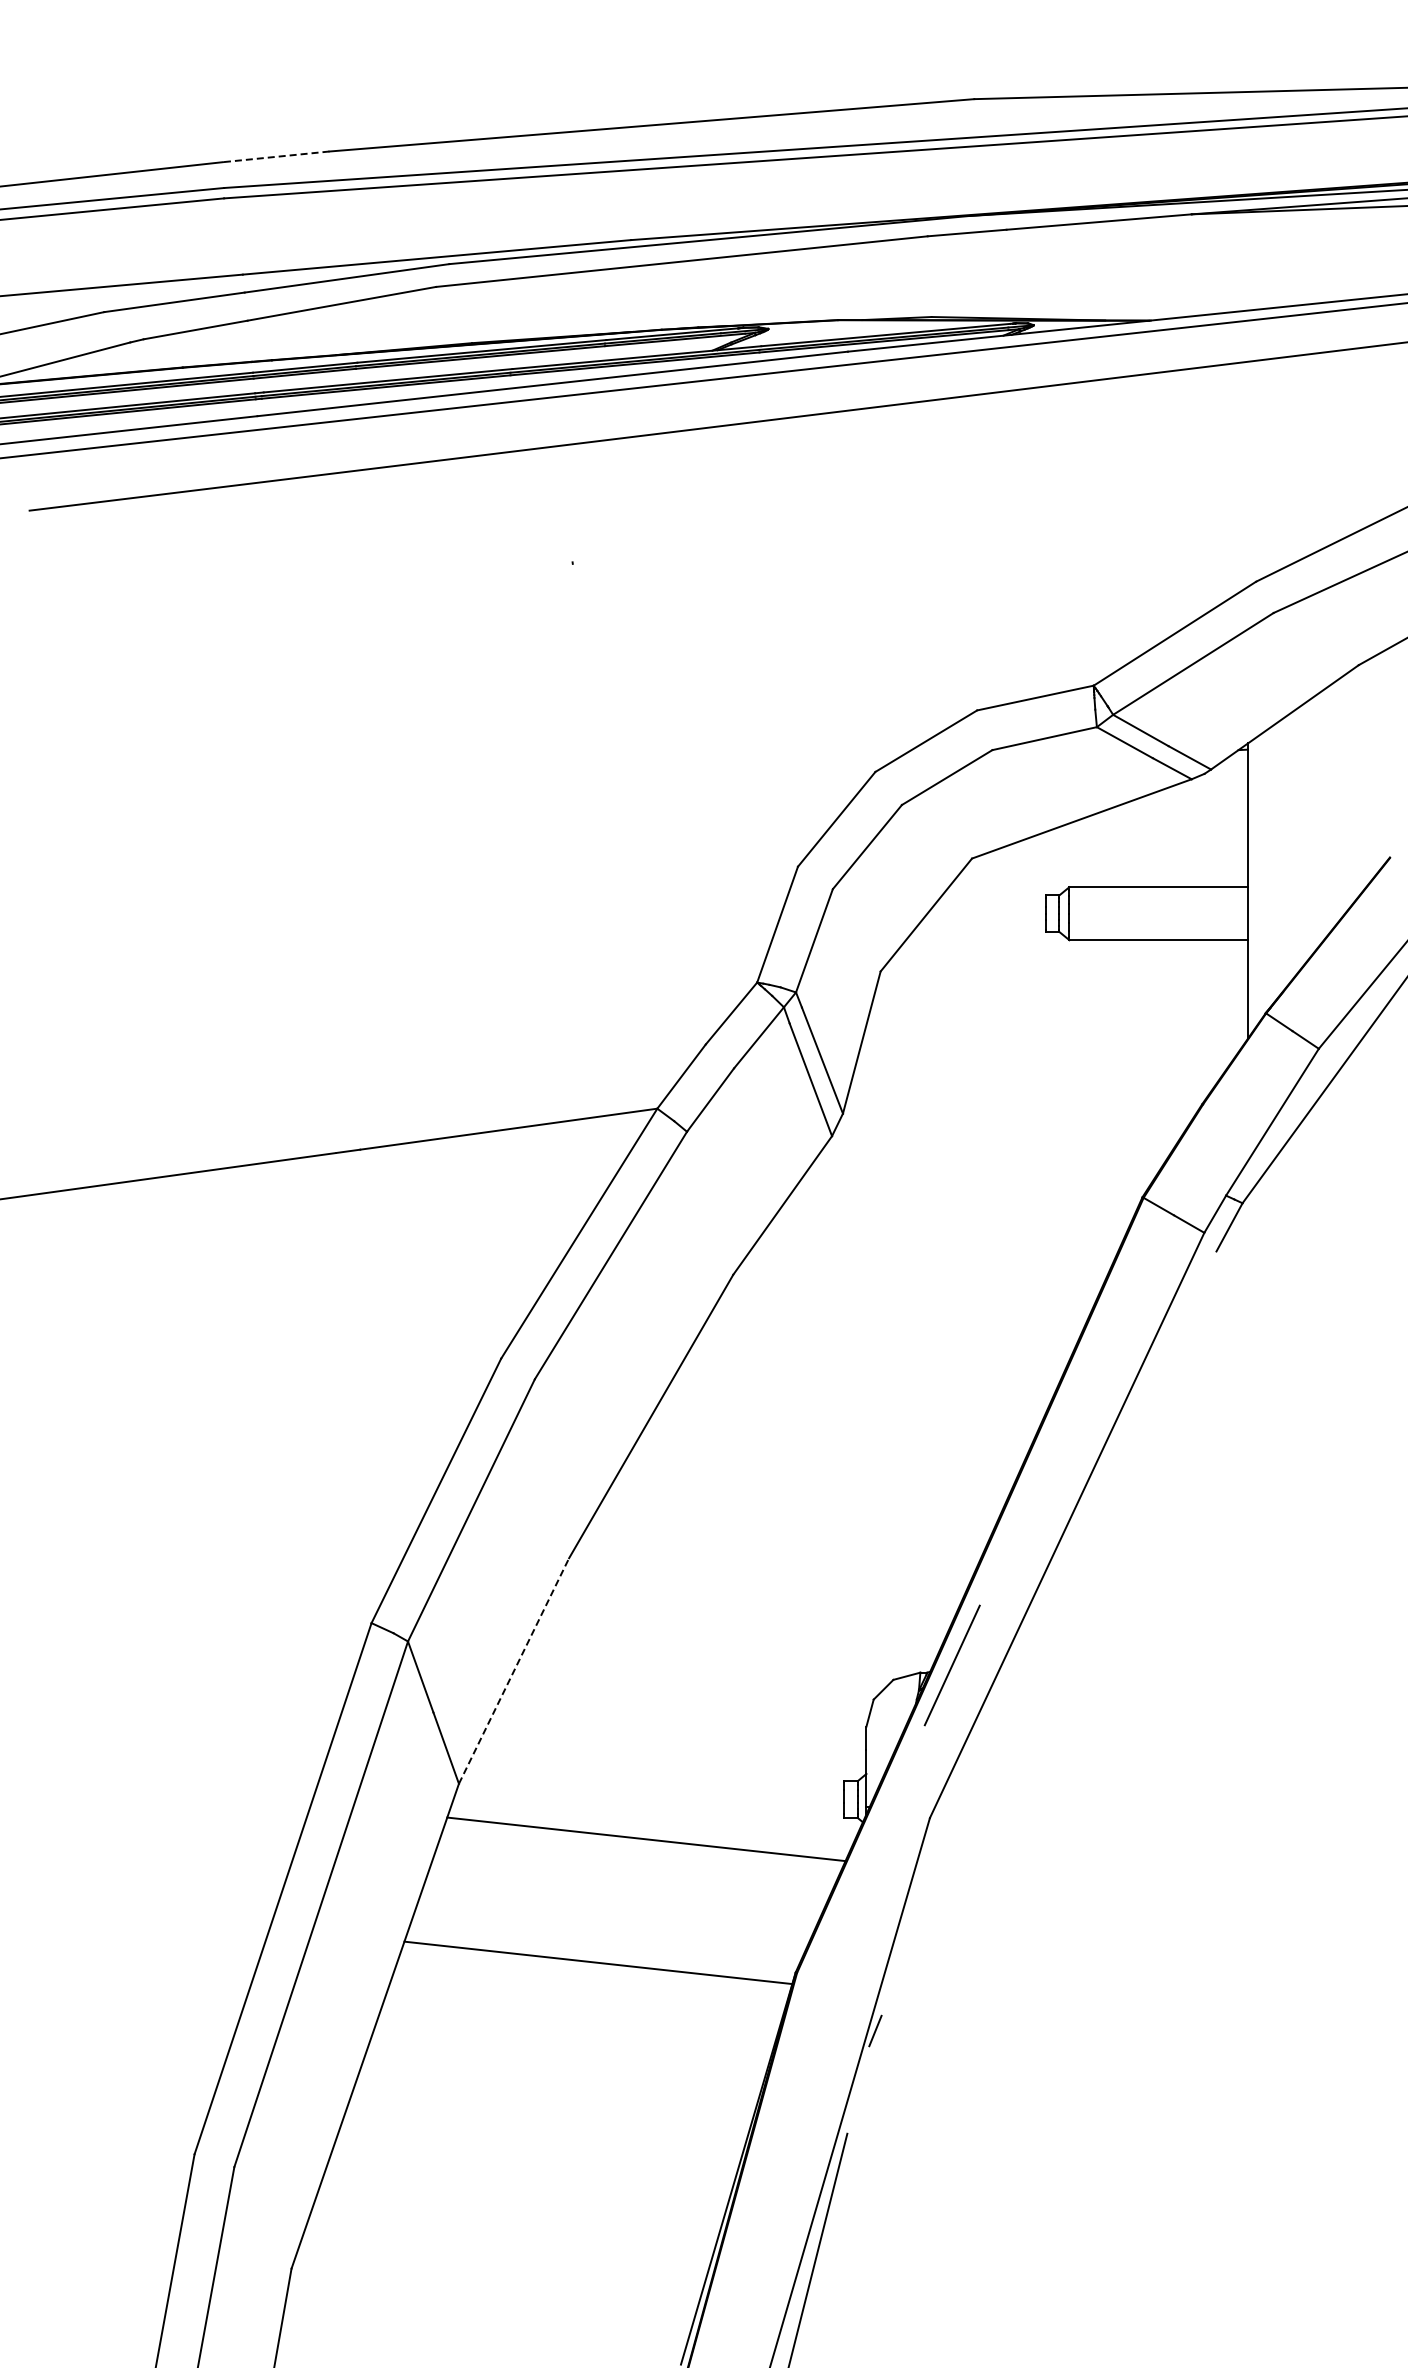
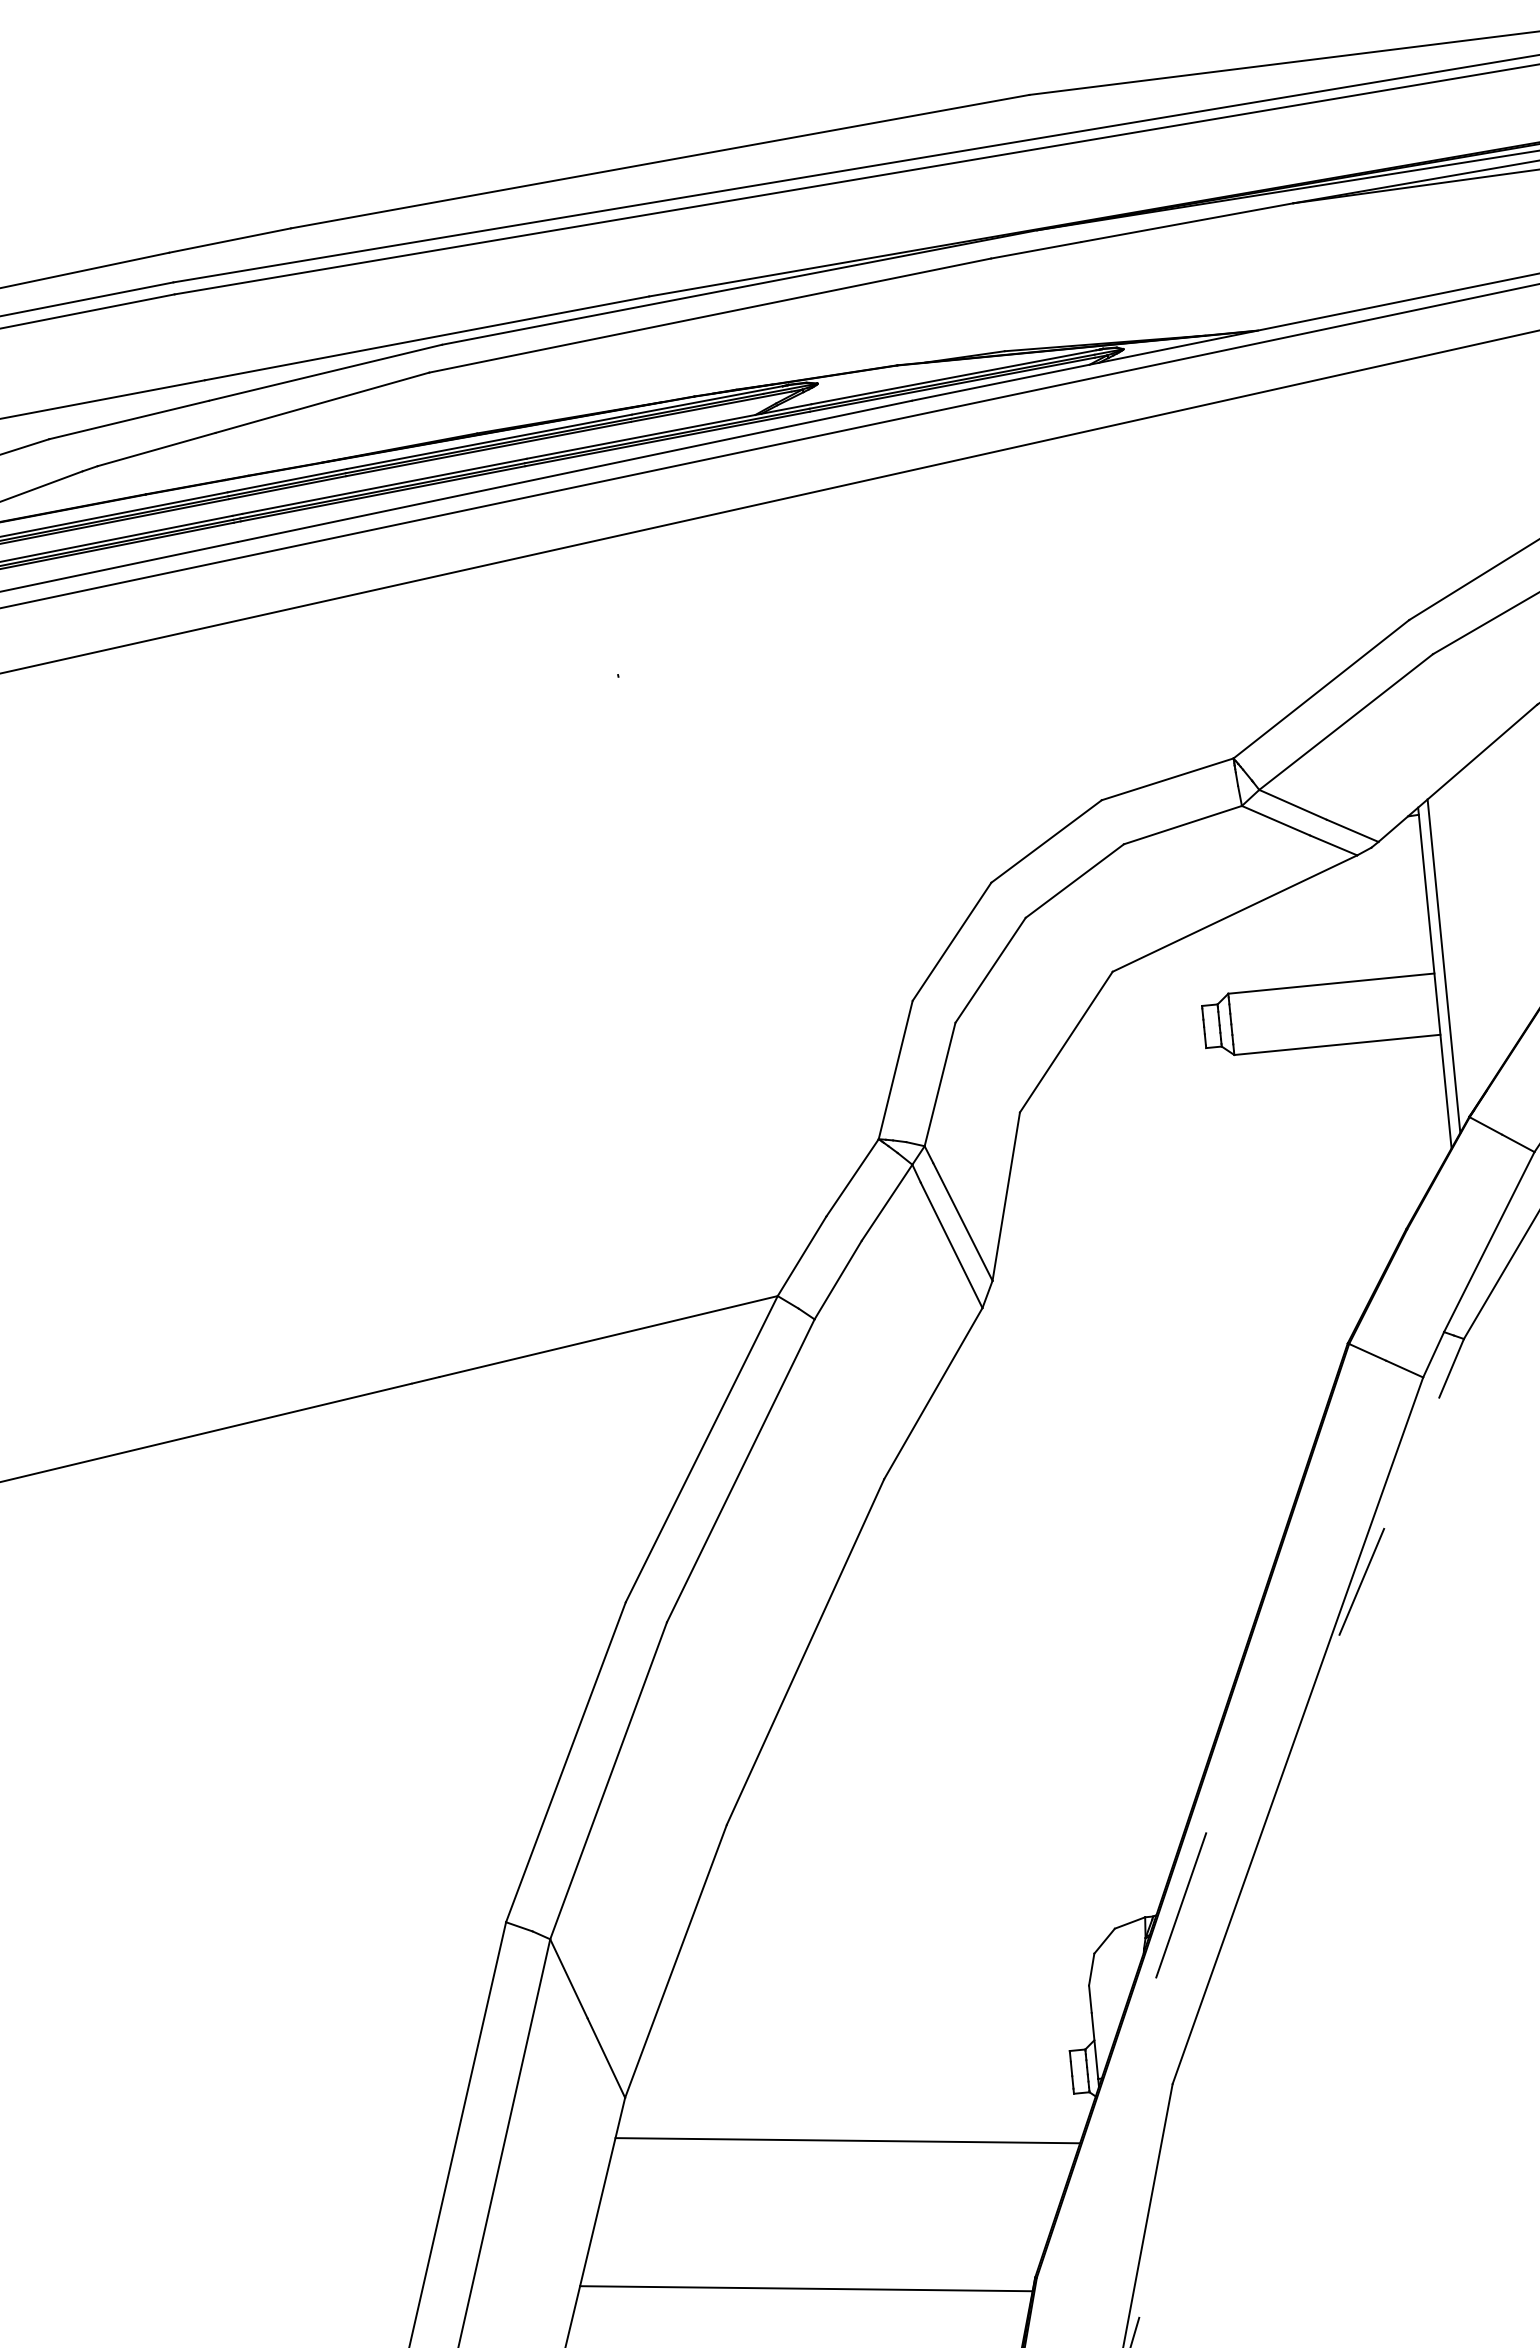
line: (276, 156) -> (230, 240), dashed -> solid
line: (1256, 881) -> (1443, 966), added
line: (1134, 1402) -> (1361, 1581), added
line: (514, 1671) -> (676, 1961), dashed -> solid

